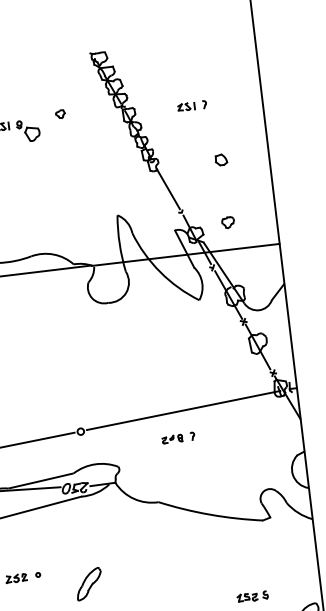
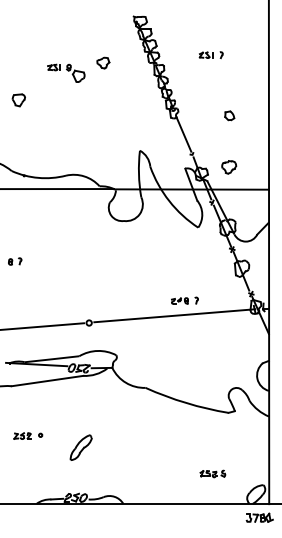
part: (191, 106) -> (210, 55), moved
part: (60, 113) -> (103, 62), size x1.67
part: (228, 222) -> (229, 167), size x1.43
part: (177, 437) -> (184, 300), moved

